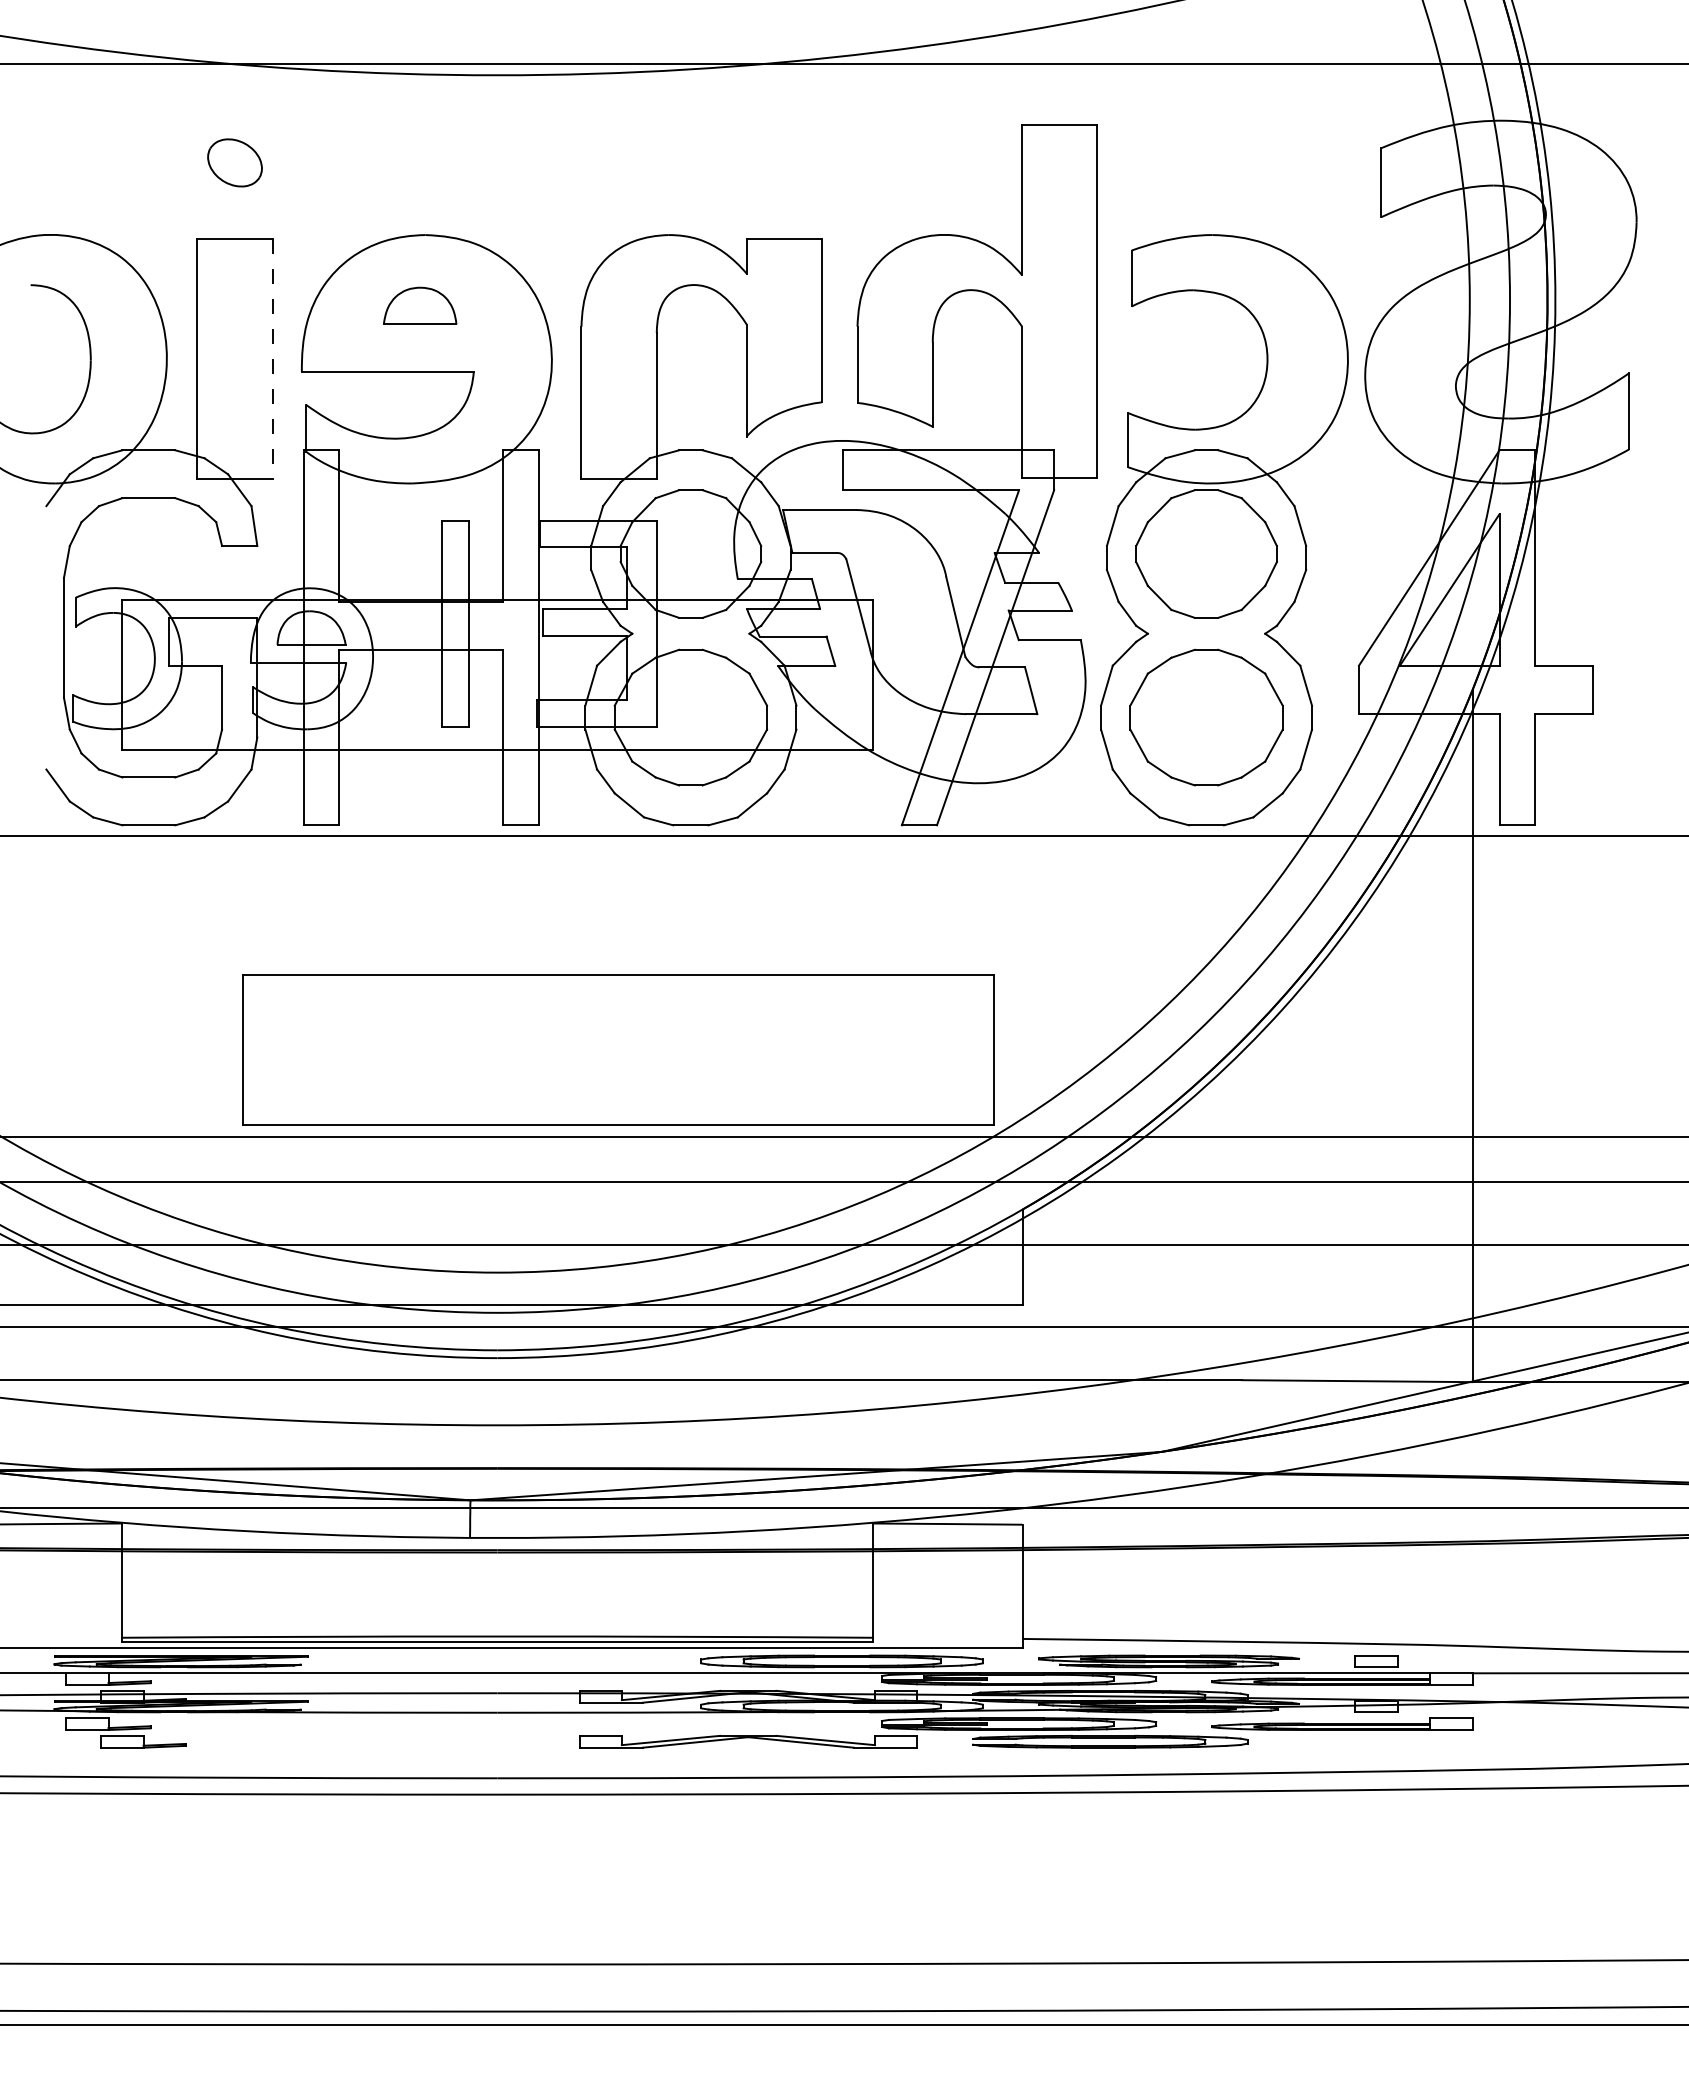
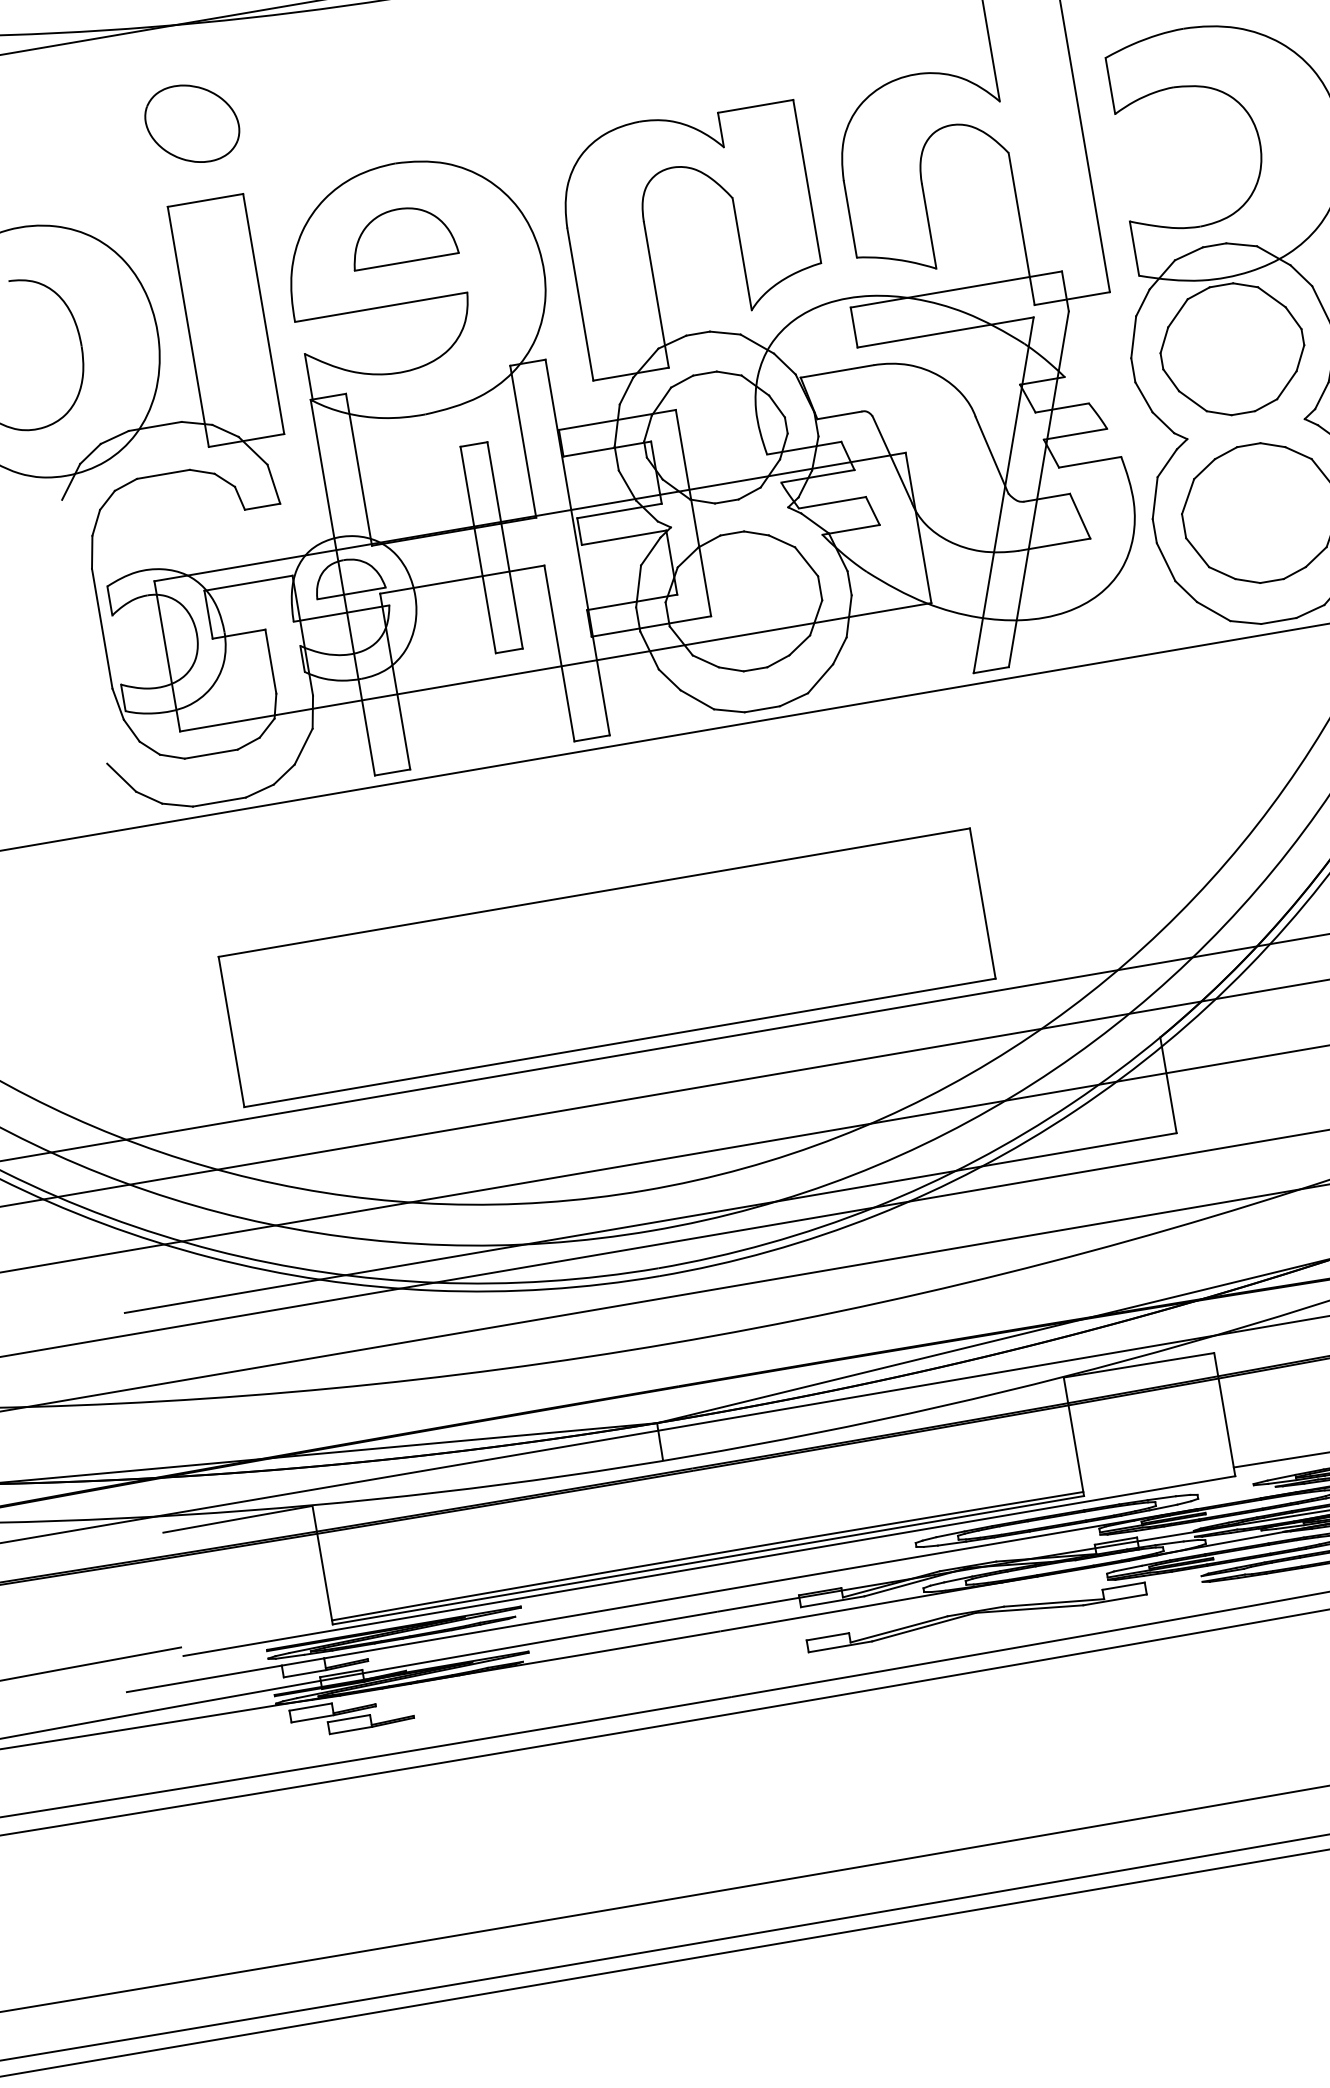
part: (234, 162) -> (191, 123), size x1.67
part: (419, 305) -> (401, 235), size x1.43
line: (272, 359) -> (263, 314), dashed -> solid
part: (618, 1049) -> (607, 966), moved

